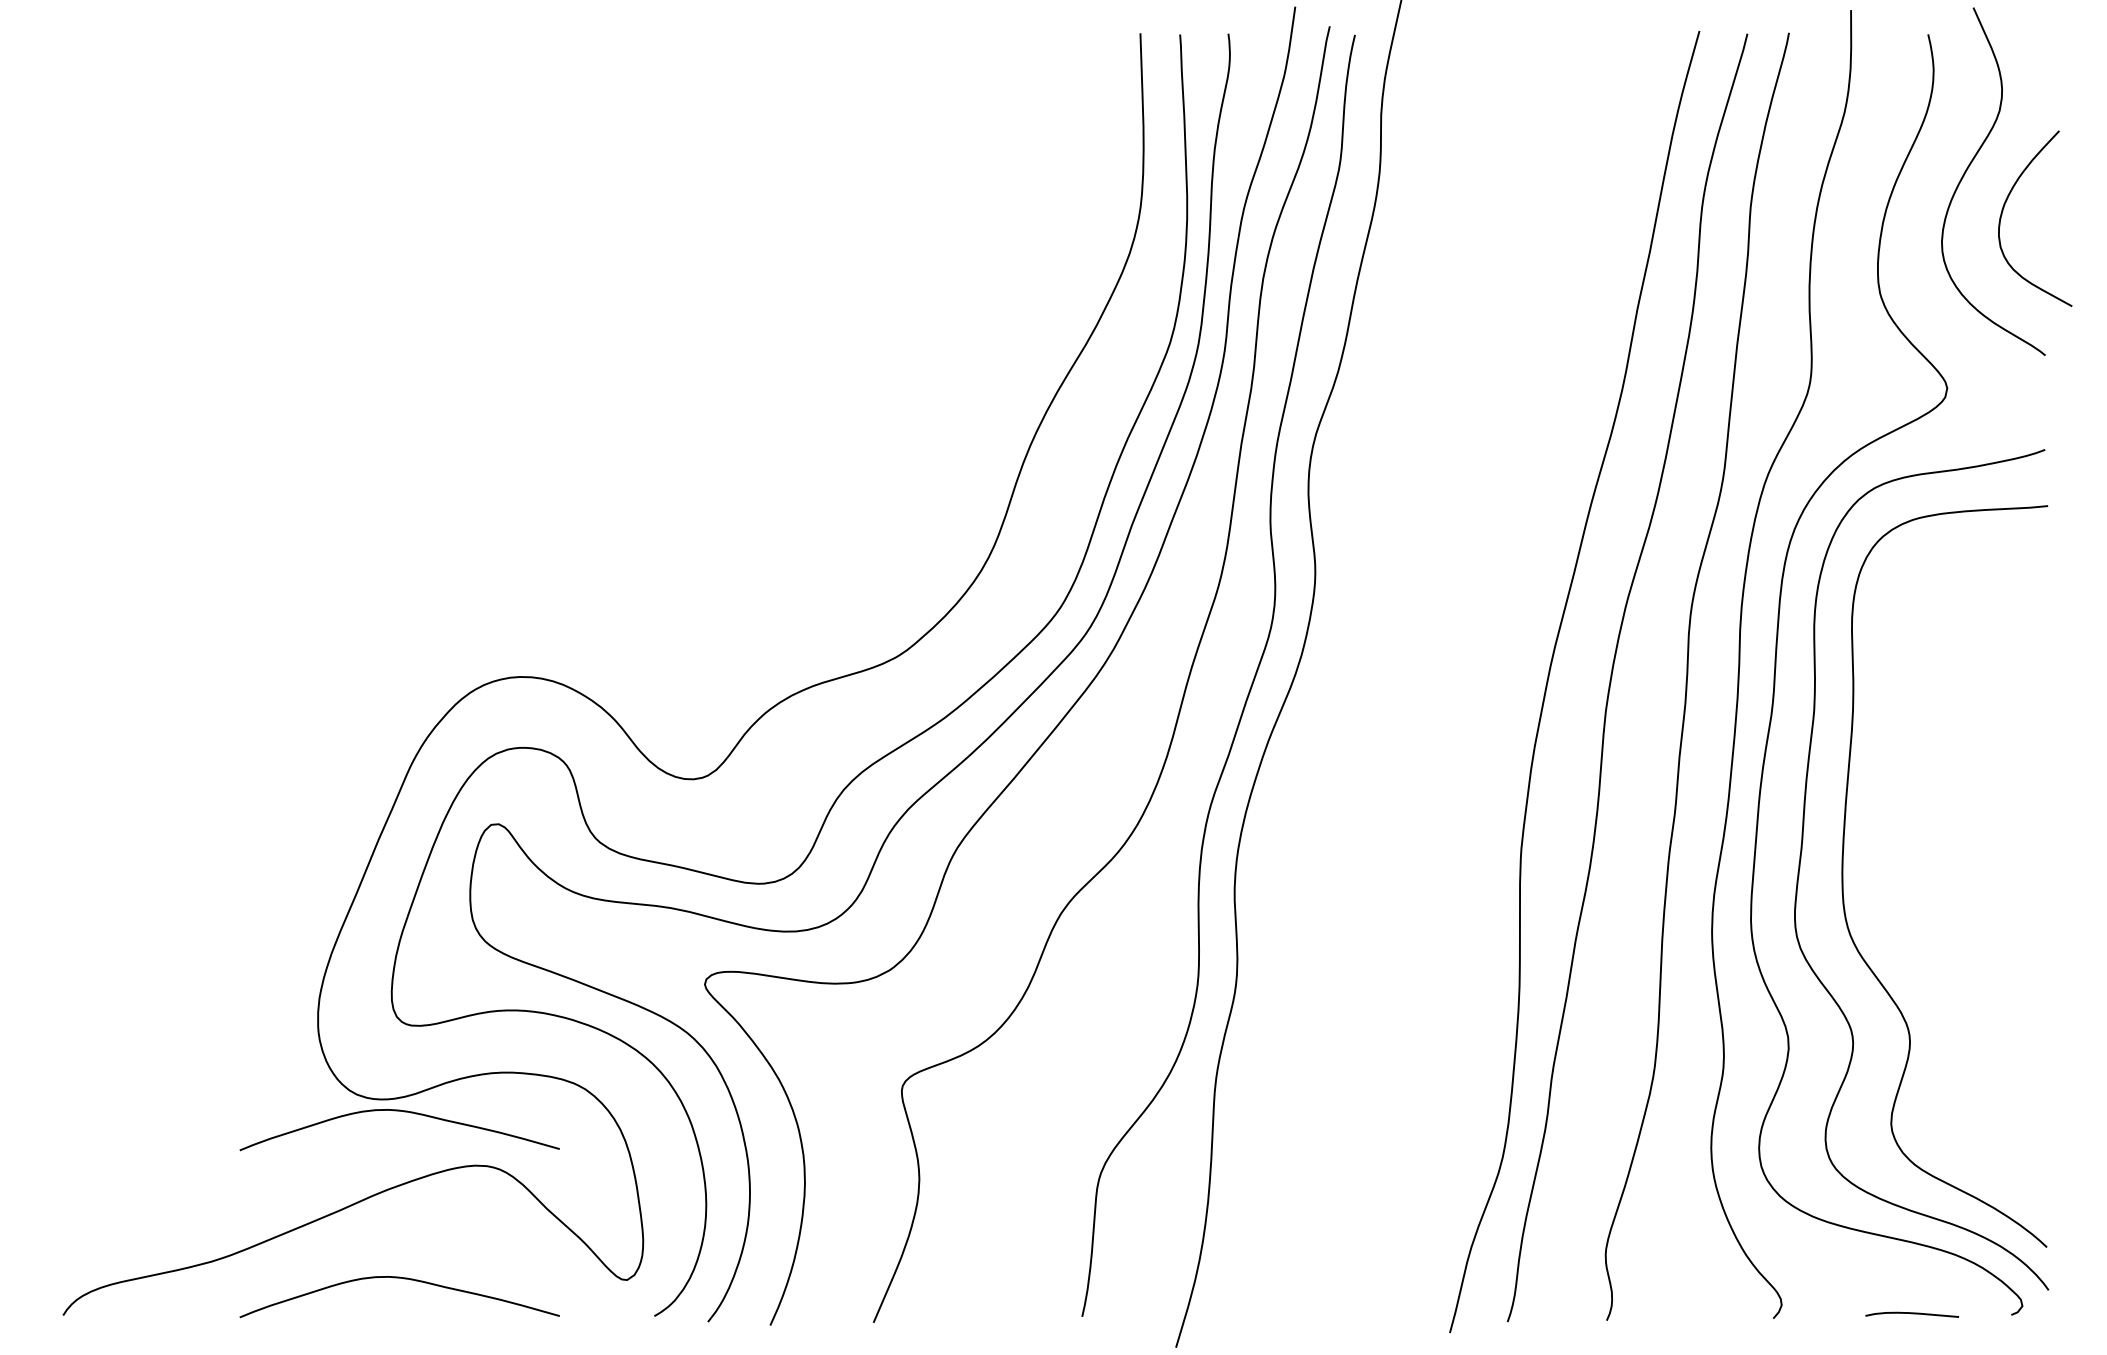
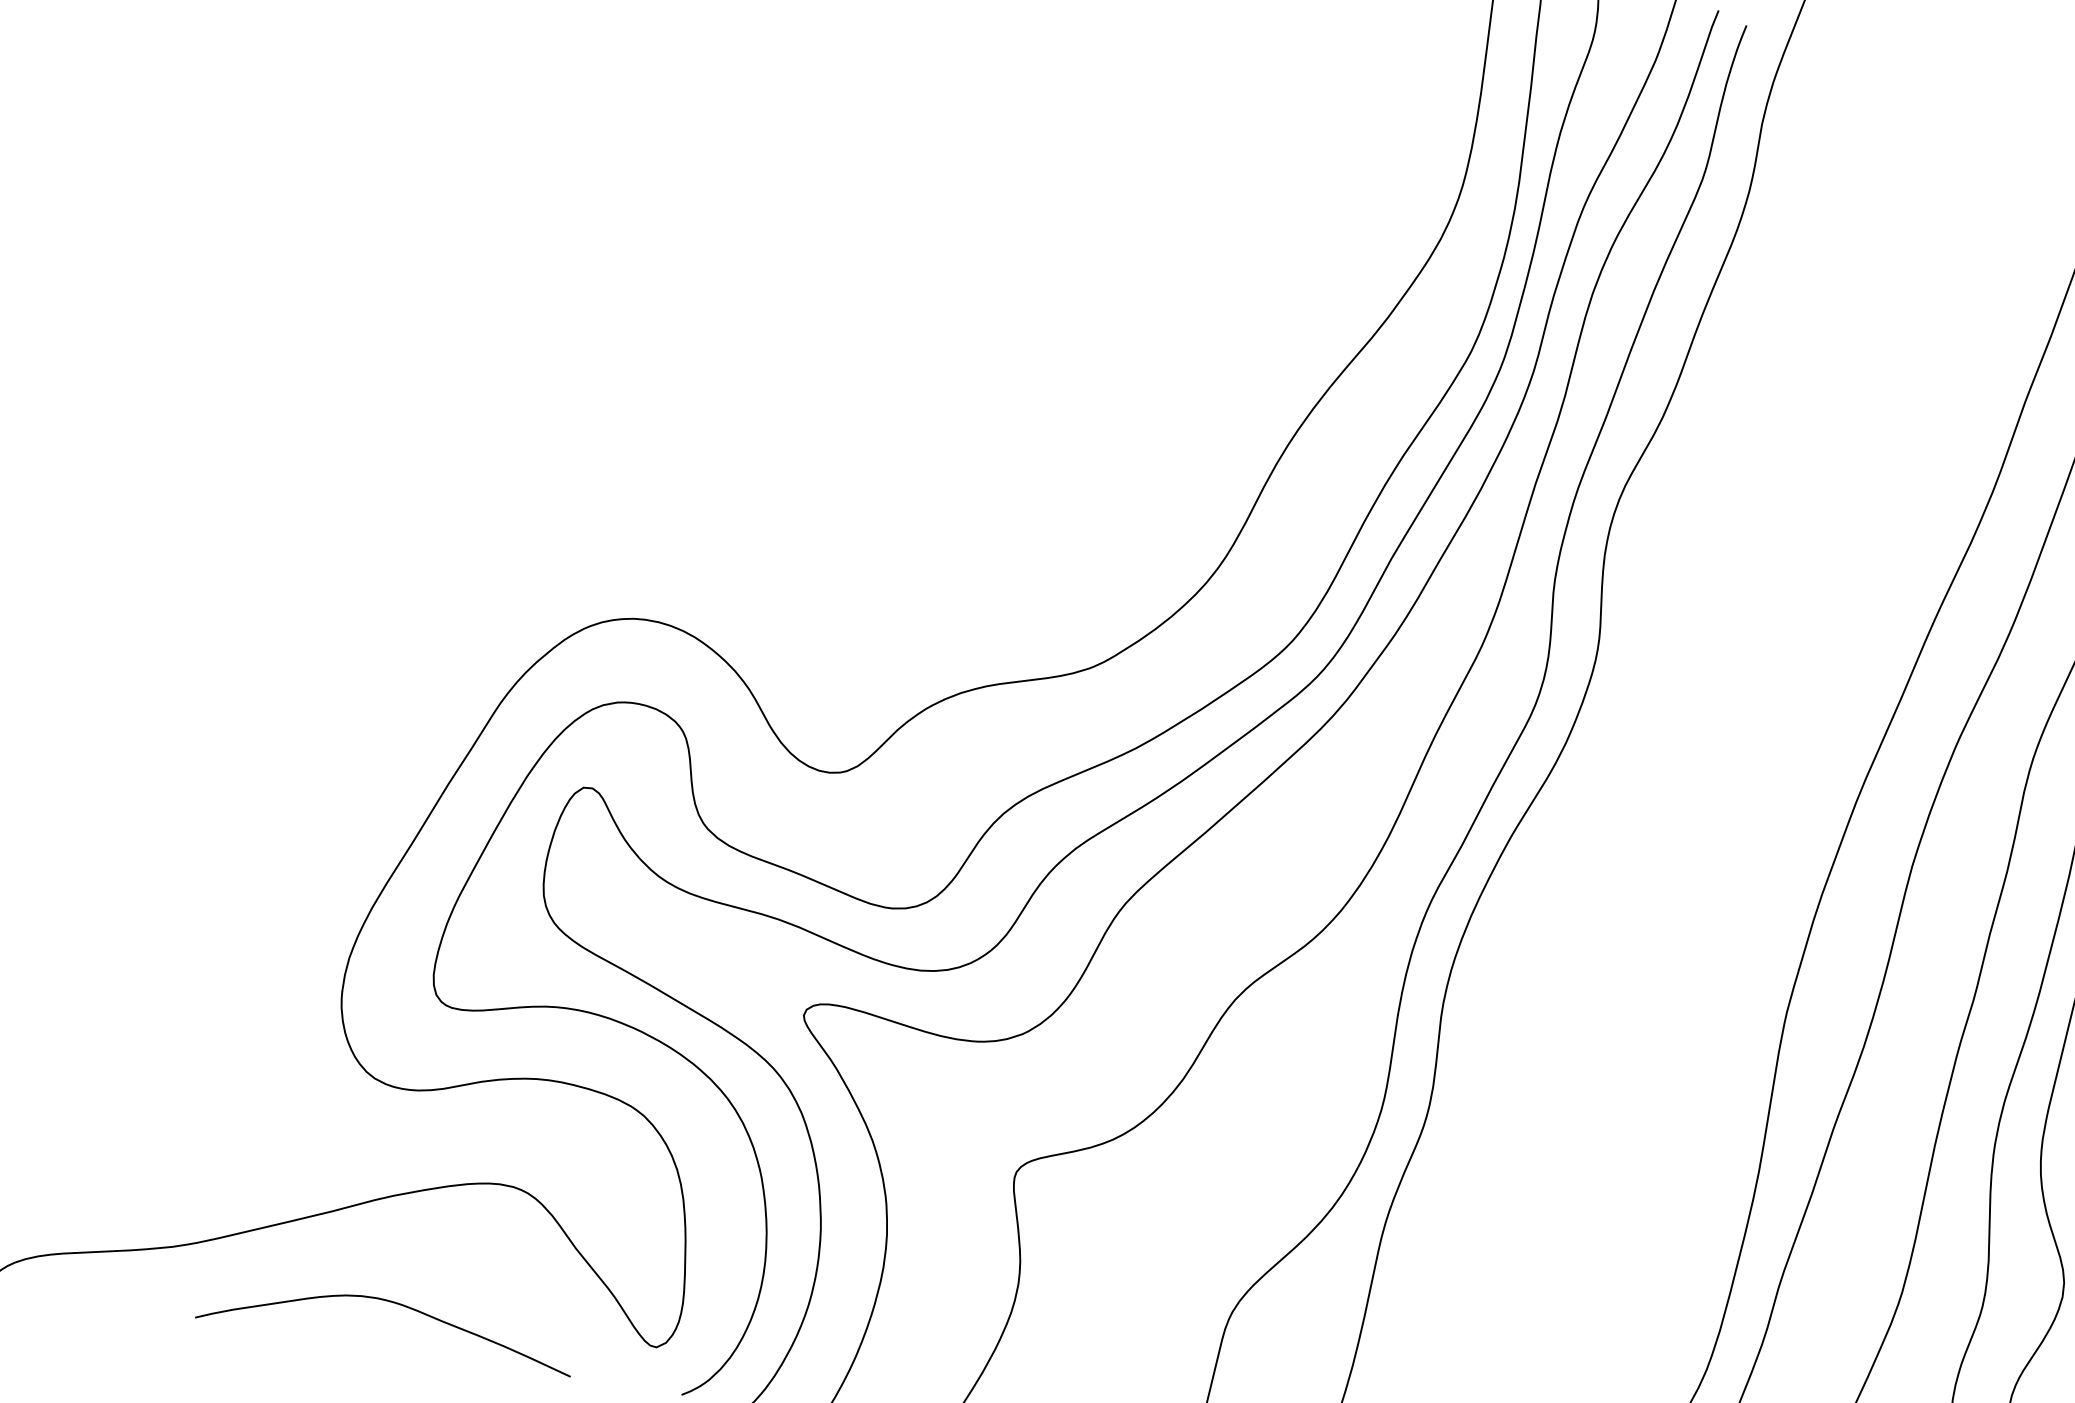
curve: (404, 1112) -> (427, 1108), removed

